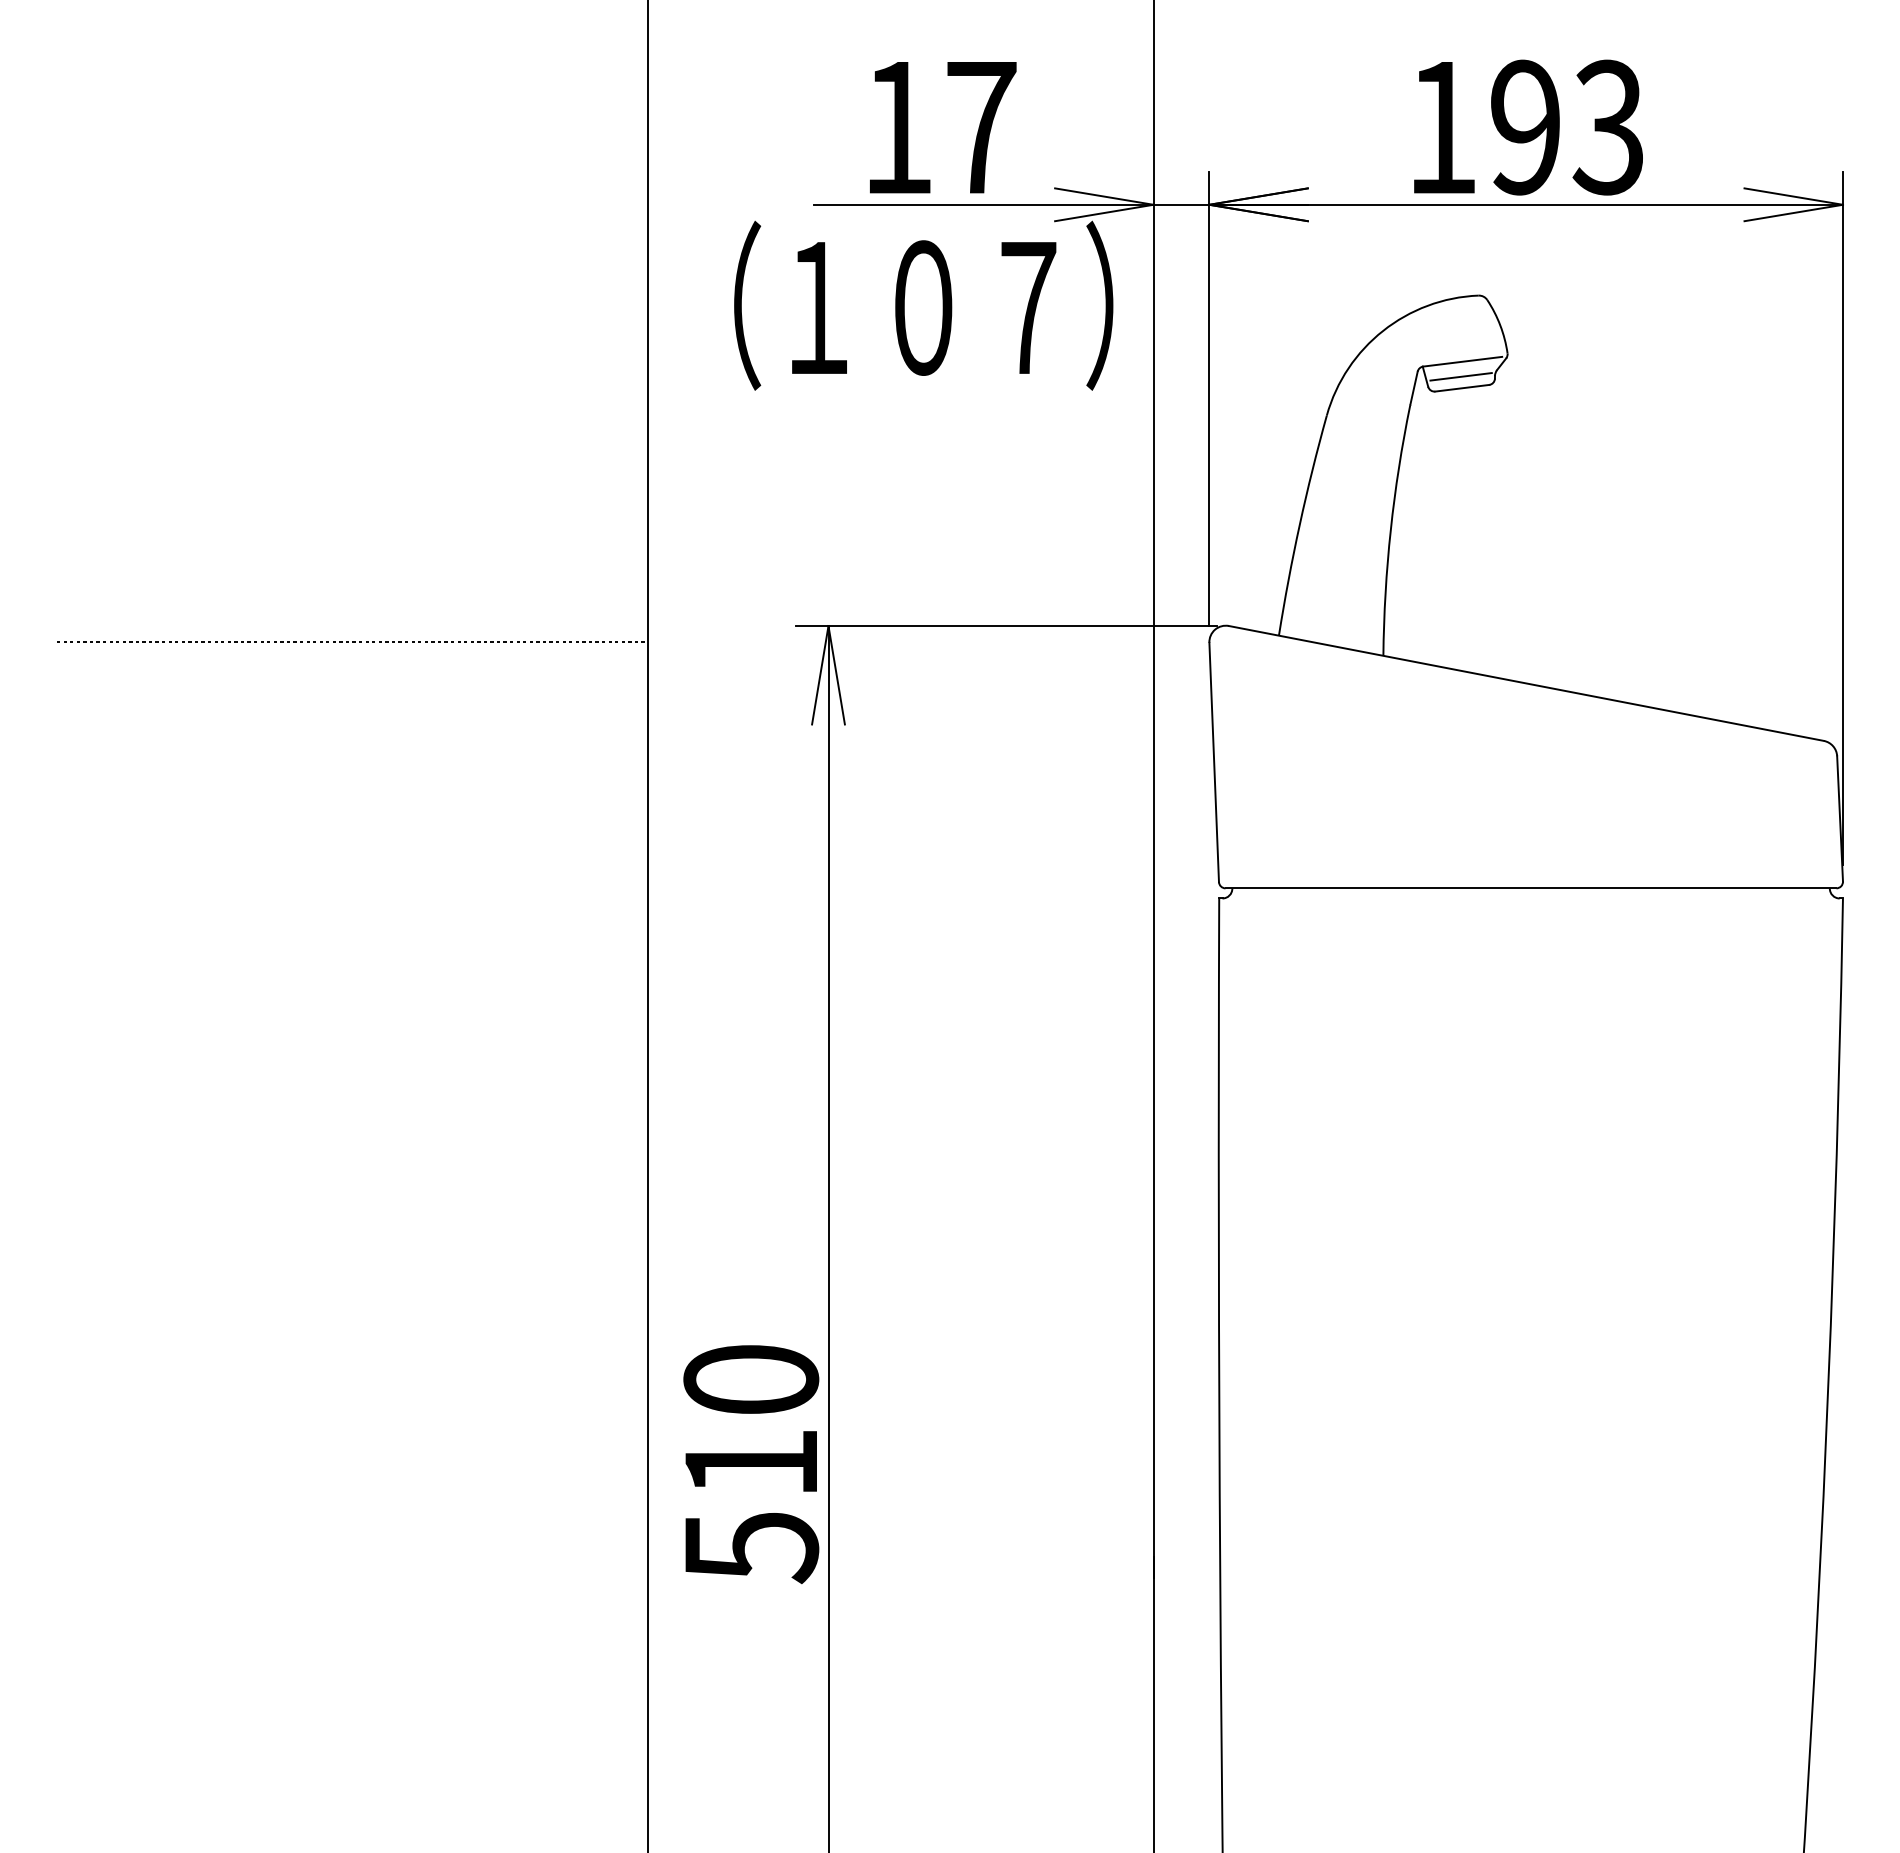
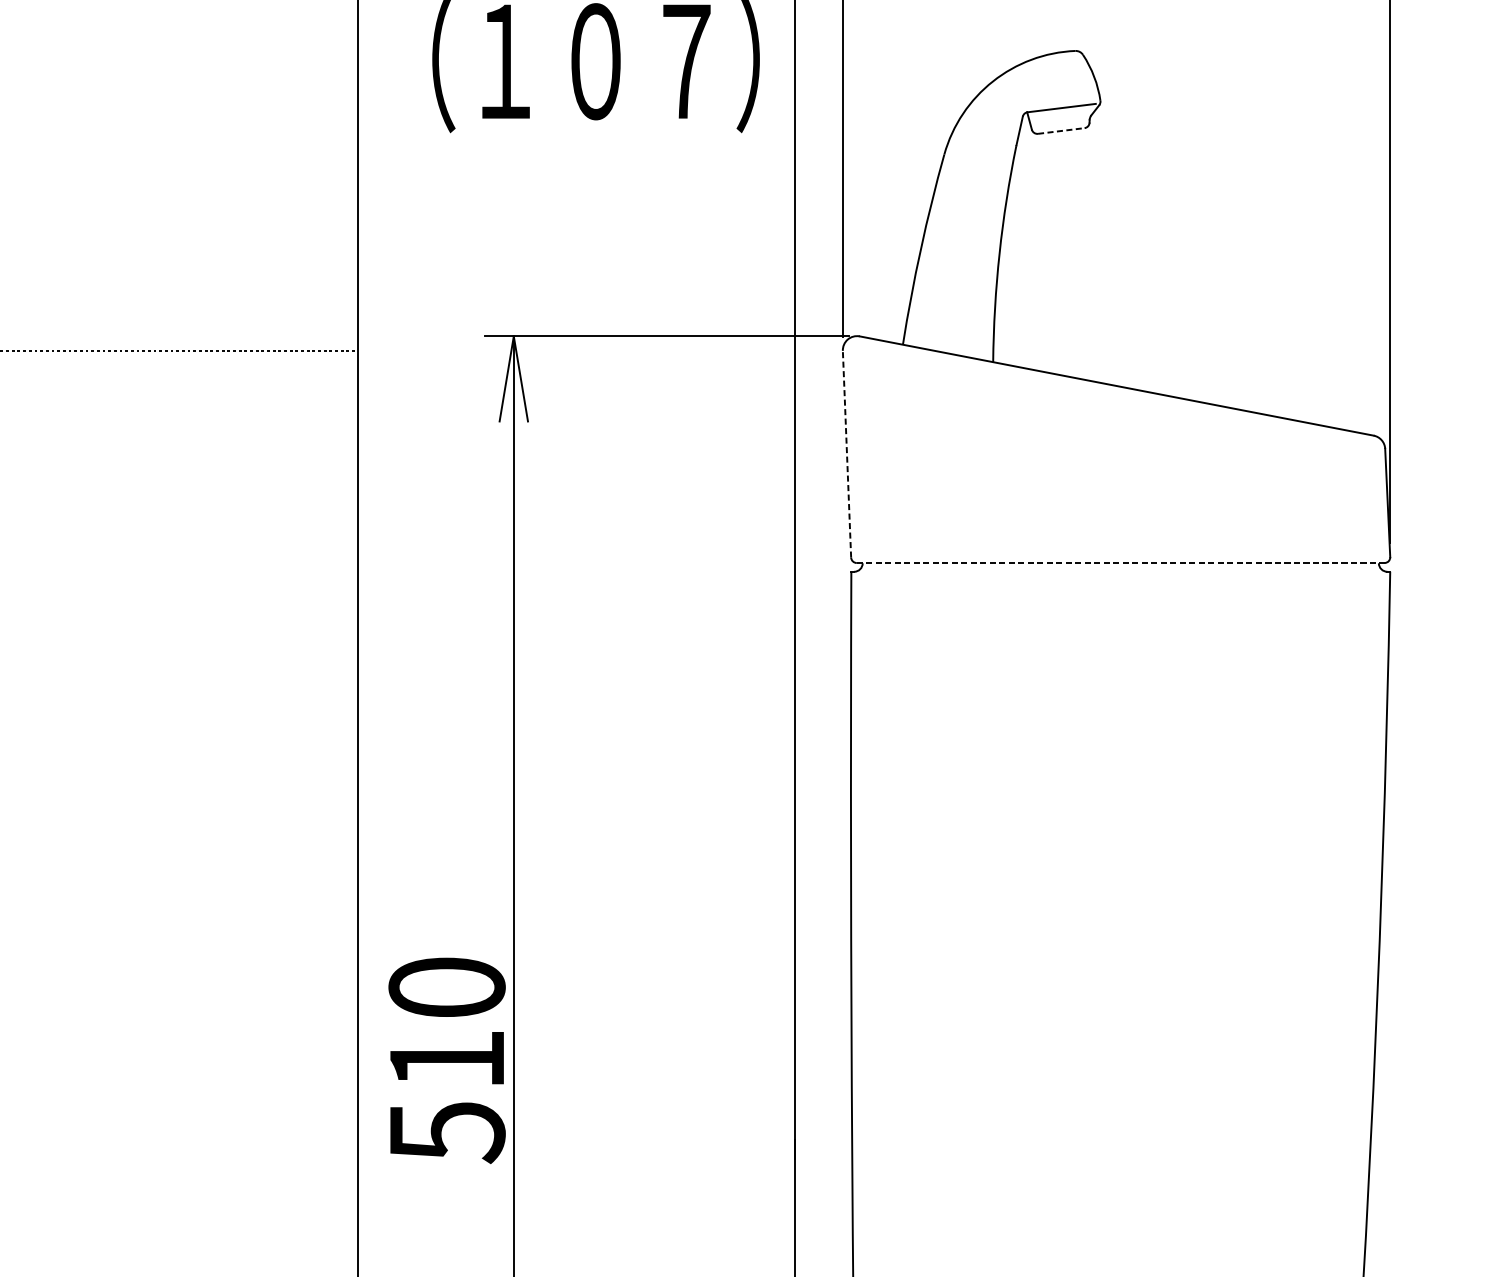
line: (1460, 376) -> (1059, 120), removed
line: (1462, 388) -> (1061, 131), solid -> dashed
line: (1214, 762) -> (847, 454), solid -> dashed
line: (1531, 888) -> (1121, 563), solid -> dashed

